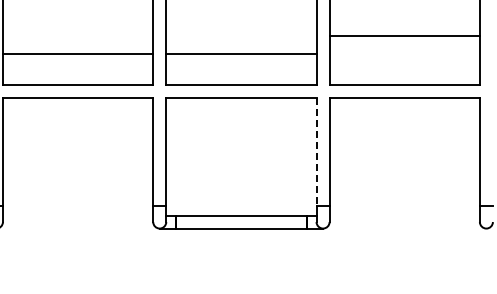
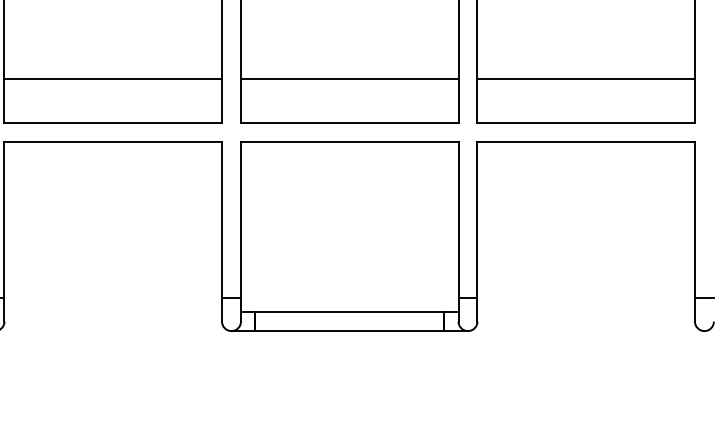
line: (404, 36) -> (585, 79), moved
line: (316, 151) -> (458, 219), dashed -> solid

